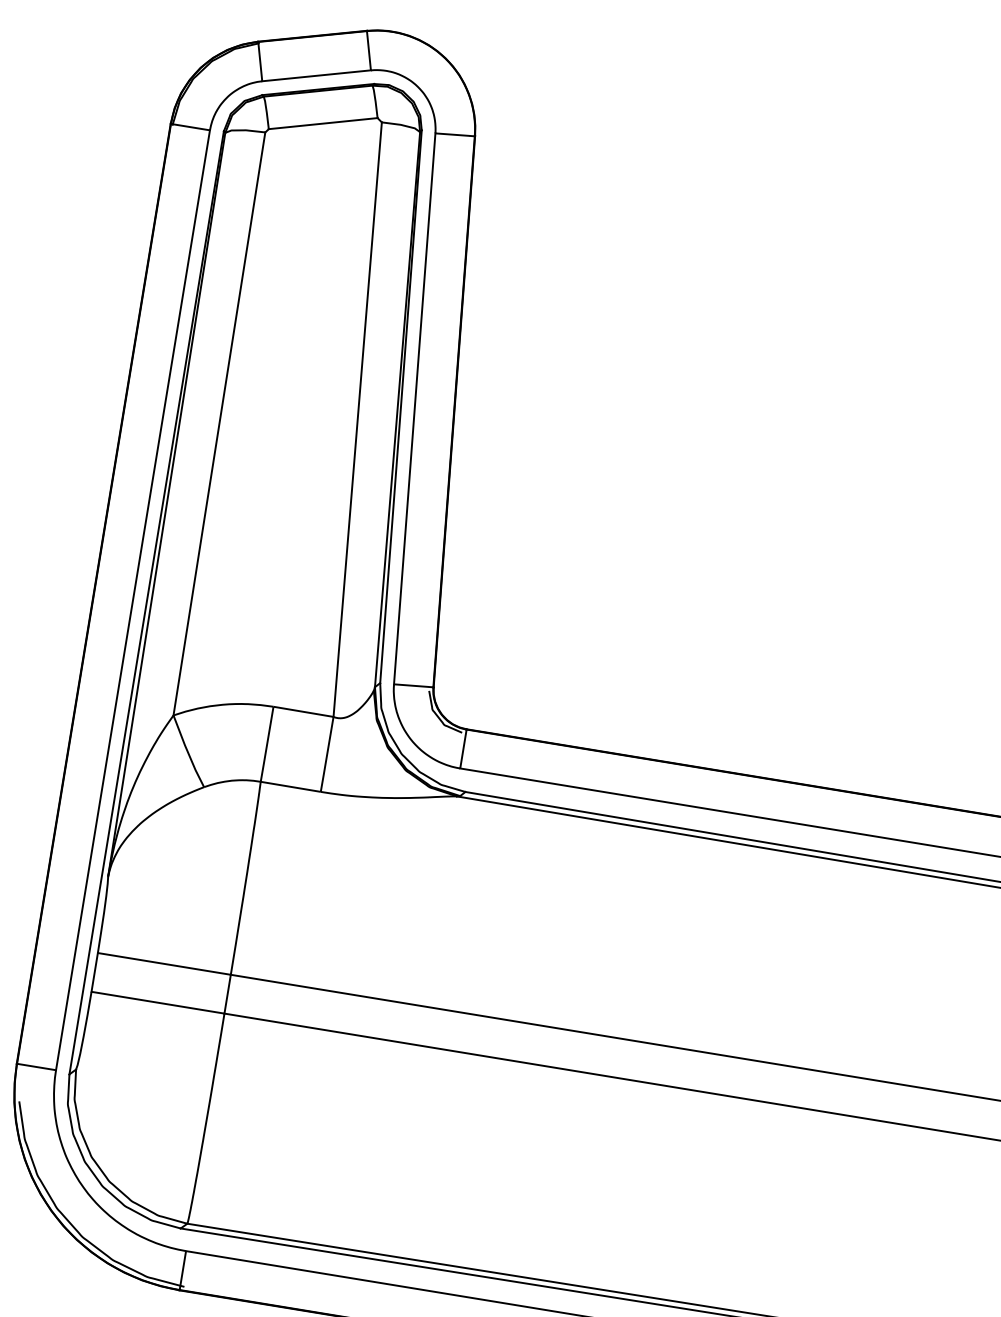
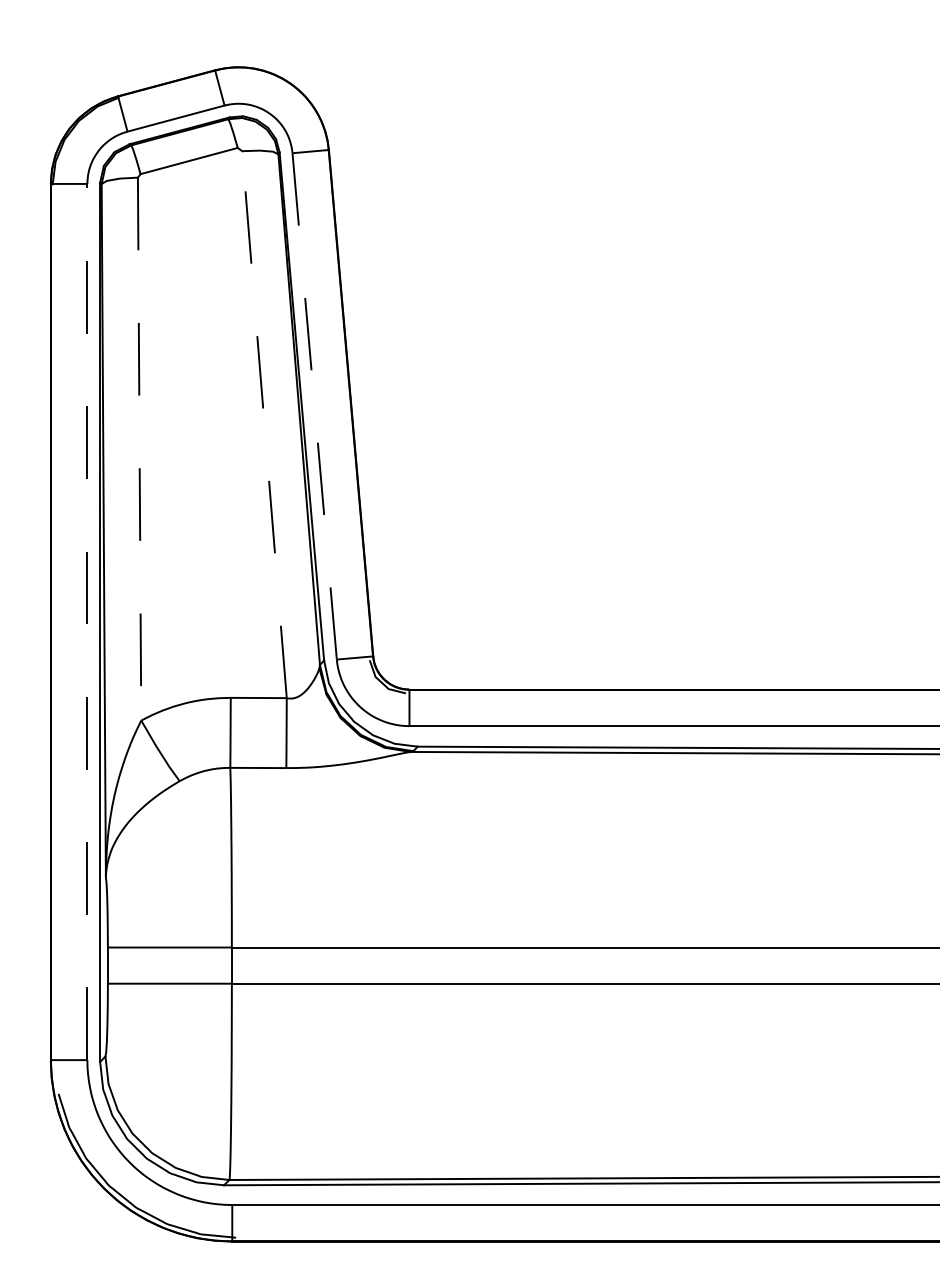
line: (414, 408) -> (314, 406), solid -> dashed
line: (357, 419) -> (264, 424), solid -> dashed
line: (219, 424) -> (139, 449), solid -> dashed
line: (133, 599) -> (87, 621), solid -> dashed

